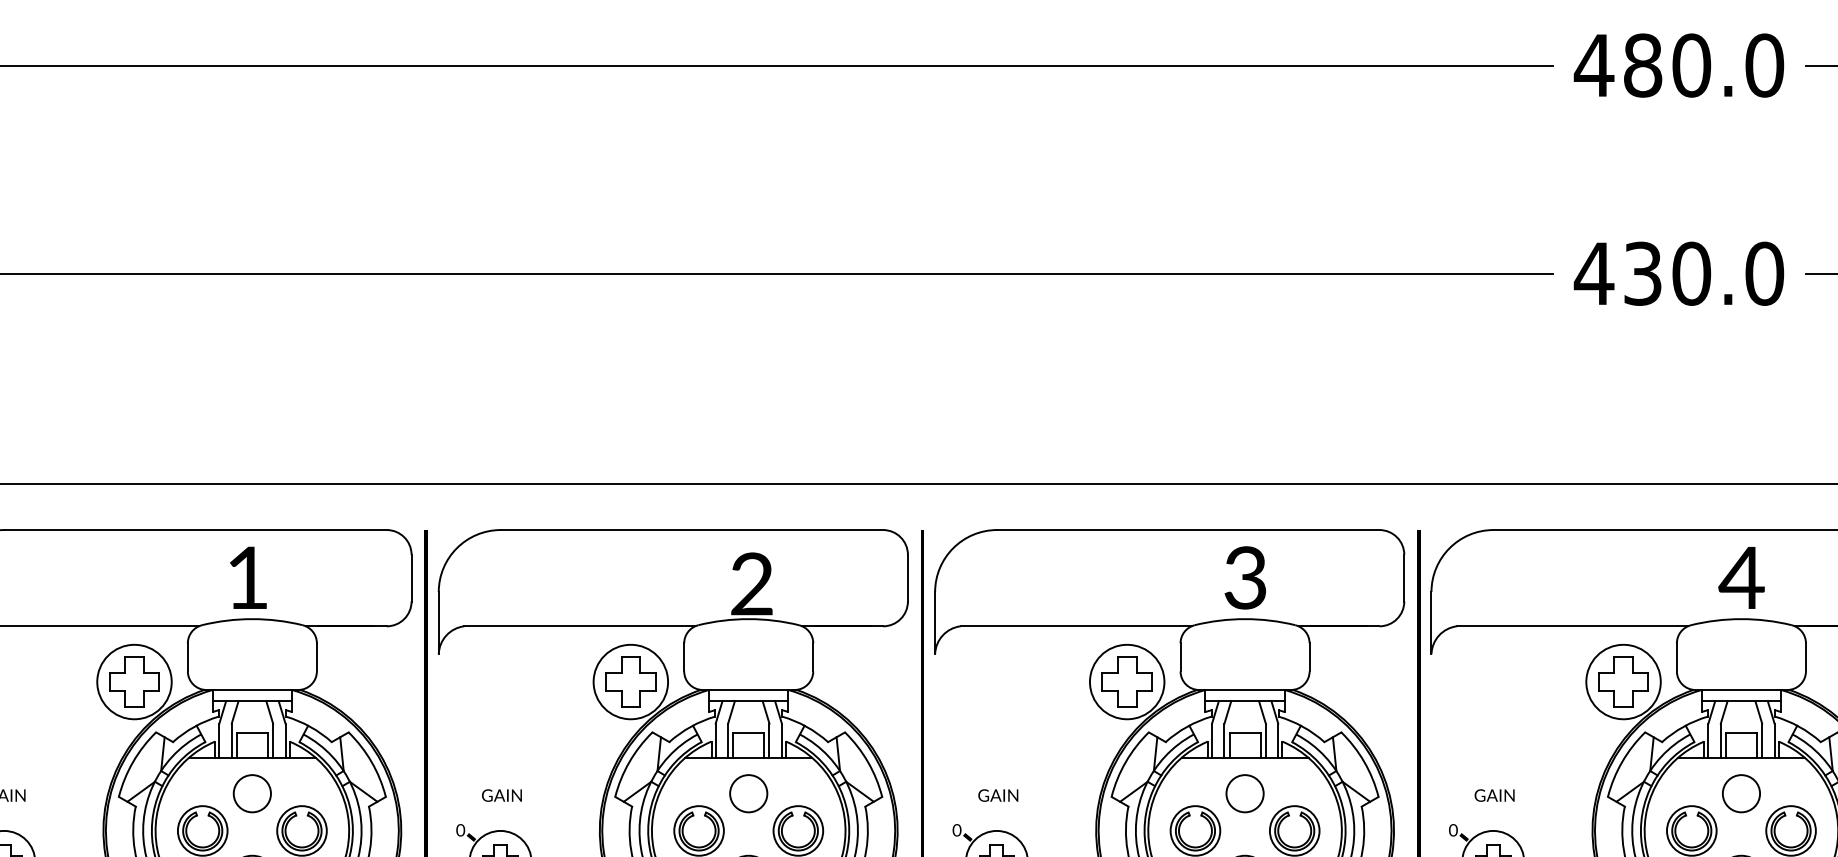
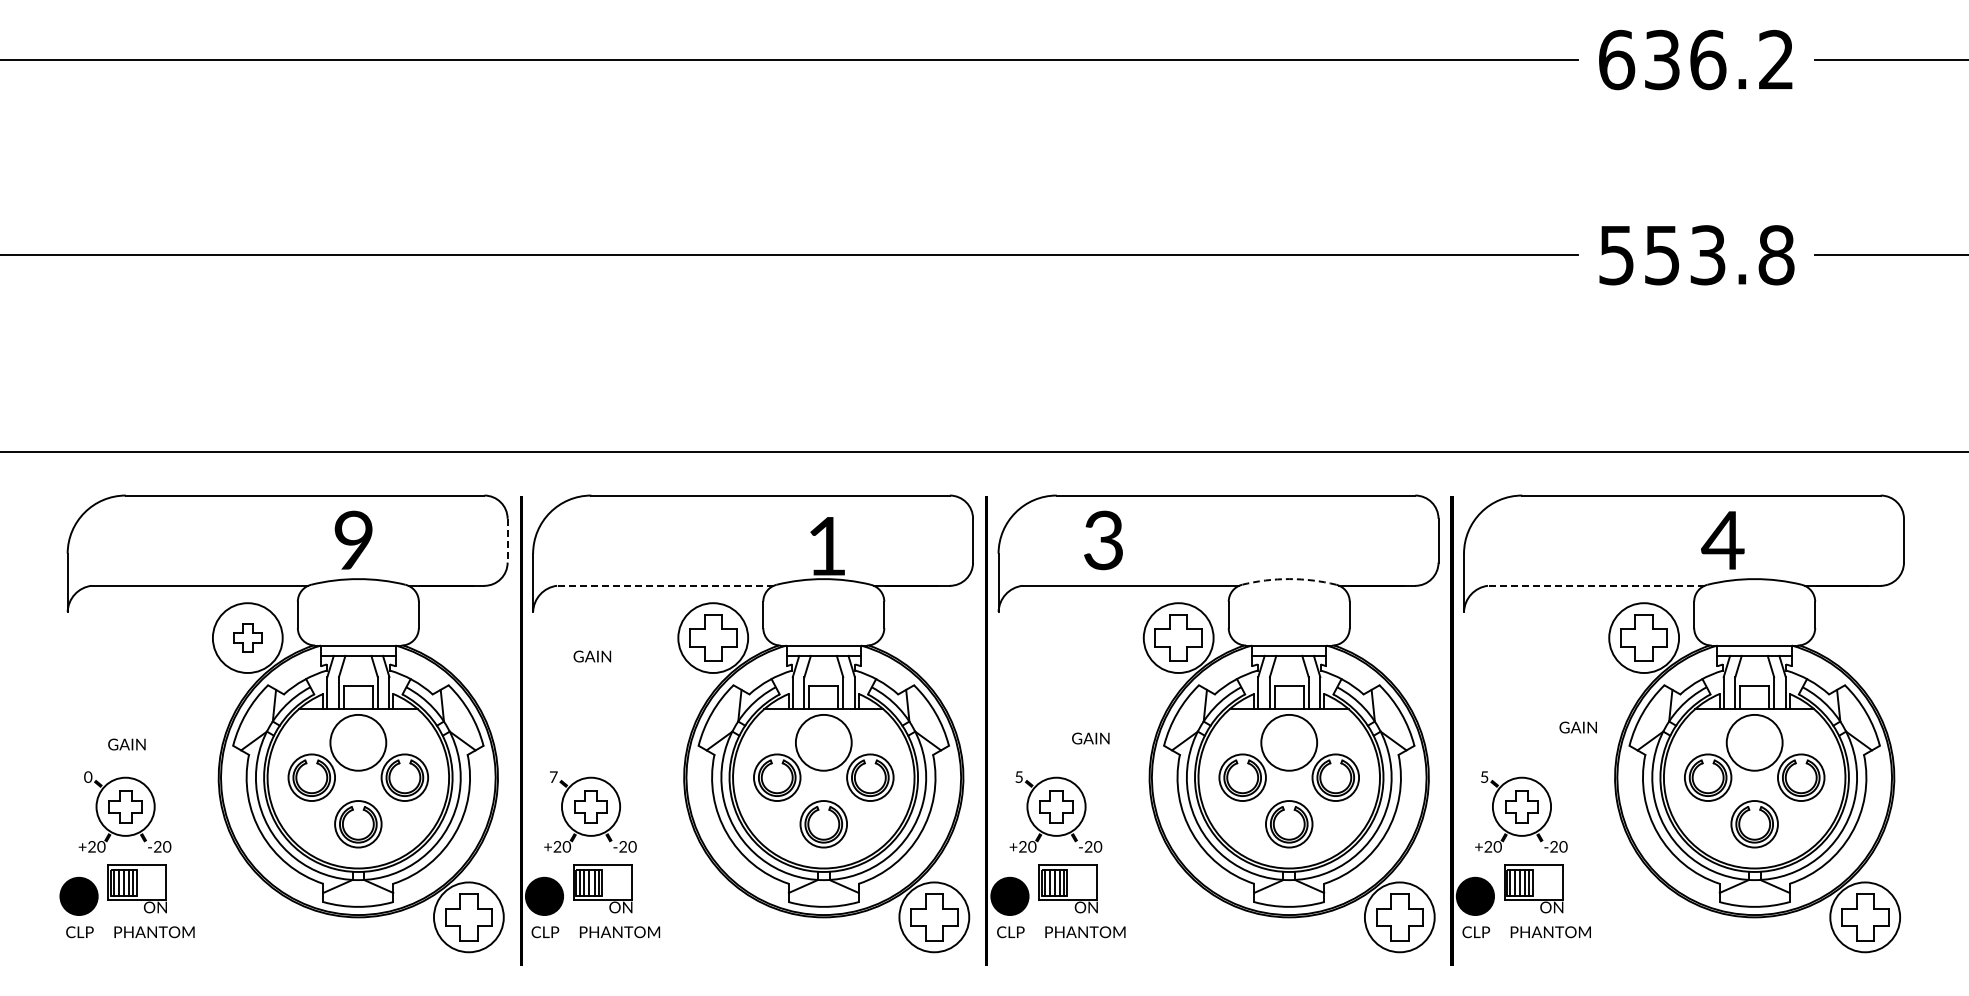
text: (1678, 65) -> (1695, 59), 480.0 -> 636.2
text: (1678, 274) -> (1695, 255), 430.0 -> 553.8
text: (247, 576) -> (353, 539), 1 -> 9
line: (411, 577) -> (507, 540), solid -> dashed
text: (1245, 577) -> (1103, 540), moved
text: (1741, 577) -> (1722, 540), moved
text: (751, 583) -> (826, 545), 2 -> 1
arc: (1245, 619) -> (1289, 579), solid -> dashed
line: (578, 625) -> (664, 585), solid -> dashed
line: (1571, 625) -> (1595, 585), solid -> dashed
part: (134, 681) -> (247, 637), size x0.6
circle: (251, 793) -> (357, 742), size x1.6
circle: (748, 793) -> (823, 742), size x1.6
circle: (1244, 793) -> (1288, 742), size x1.6
circle: (1741, 793) -> (1754, 742), size x1.6
text: (502, 795) -> (592, 656), moved
text: (997, 795) -> (1090, 738), moved
text: (1493, 795) -> (1577, 727), moved
text: (460, 829) -> (553, 776), 0 -> 7
text: (957, 829) -> (1019, 776), 0 -> 5
text: (1453, 829) -> (1484, 776), 0 -> 5

